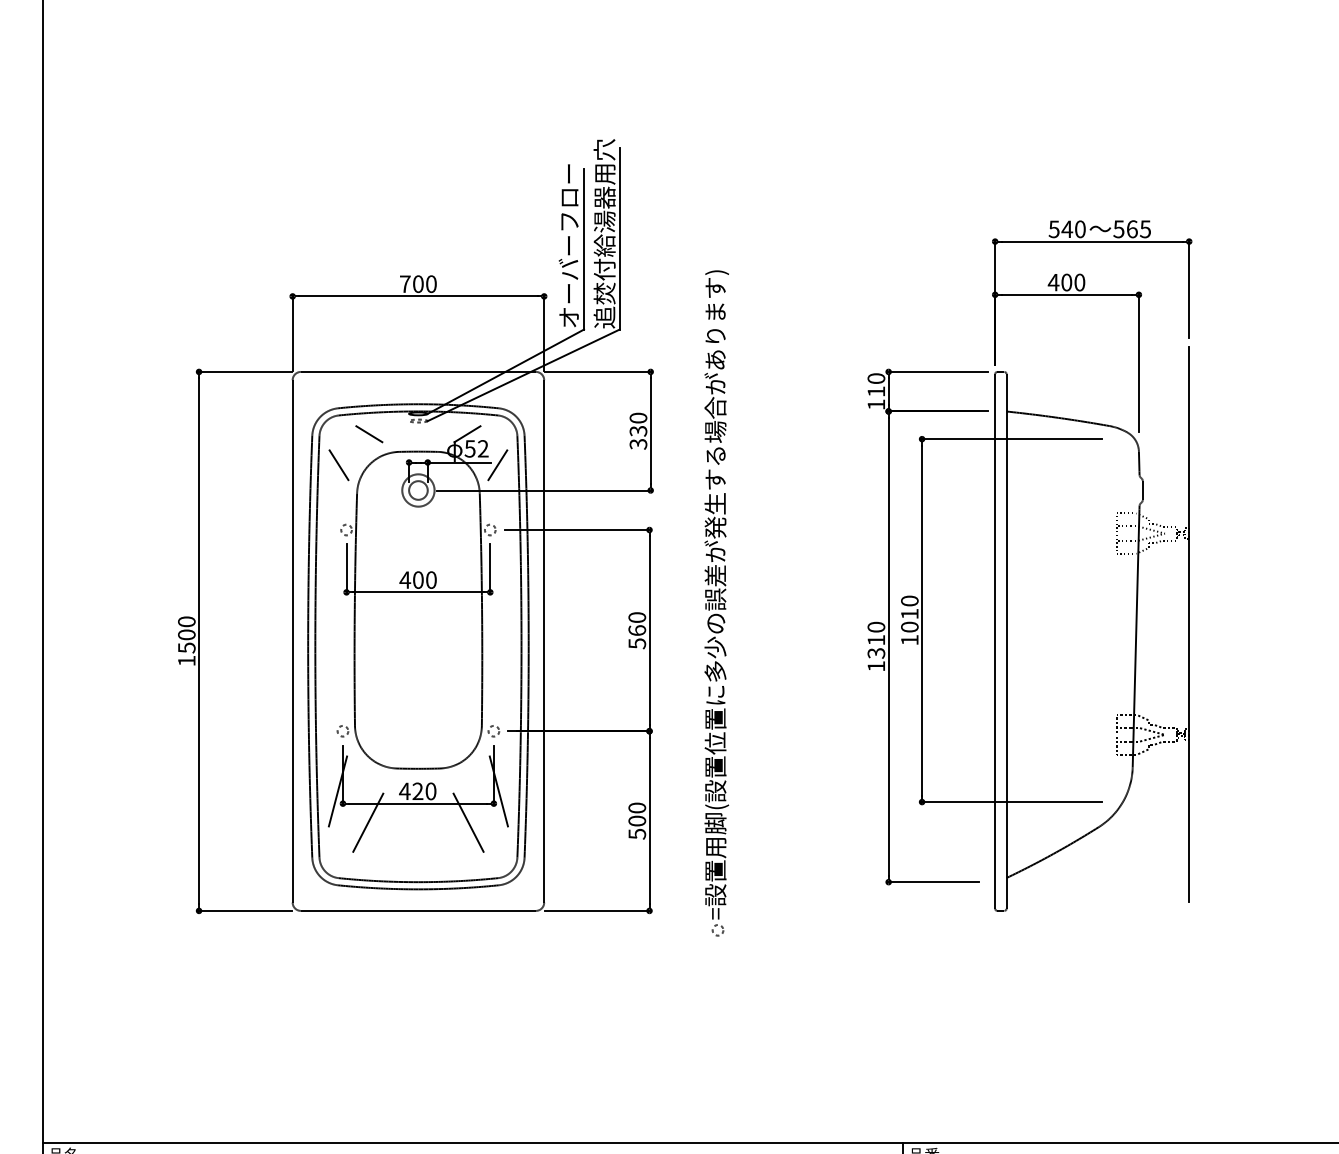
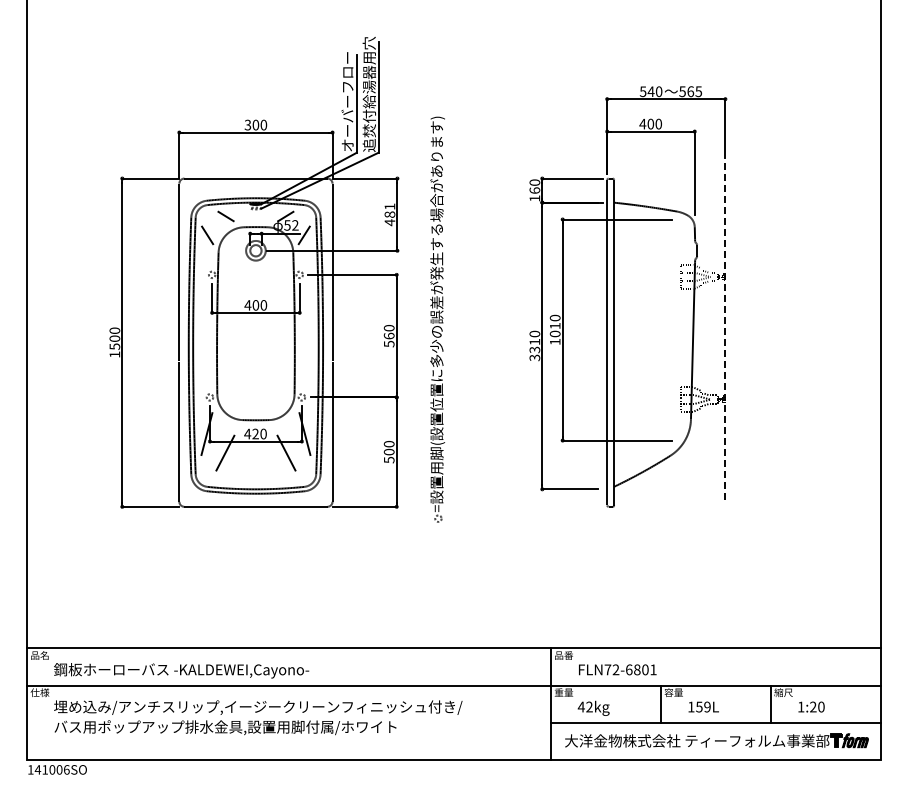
text: (404, 283) -> (247, 124), 700 -> 300
text: (875, 391) -> (534, 190), 110 -> 160
text: (637, 430) -> (389, 214), 330 -> 481
line: (1189, 626) -> (725, 333), solid -> dashed
text: (875, 665) -> (534, 357), 1310 -> 3310

